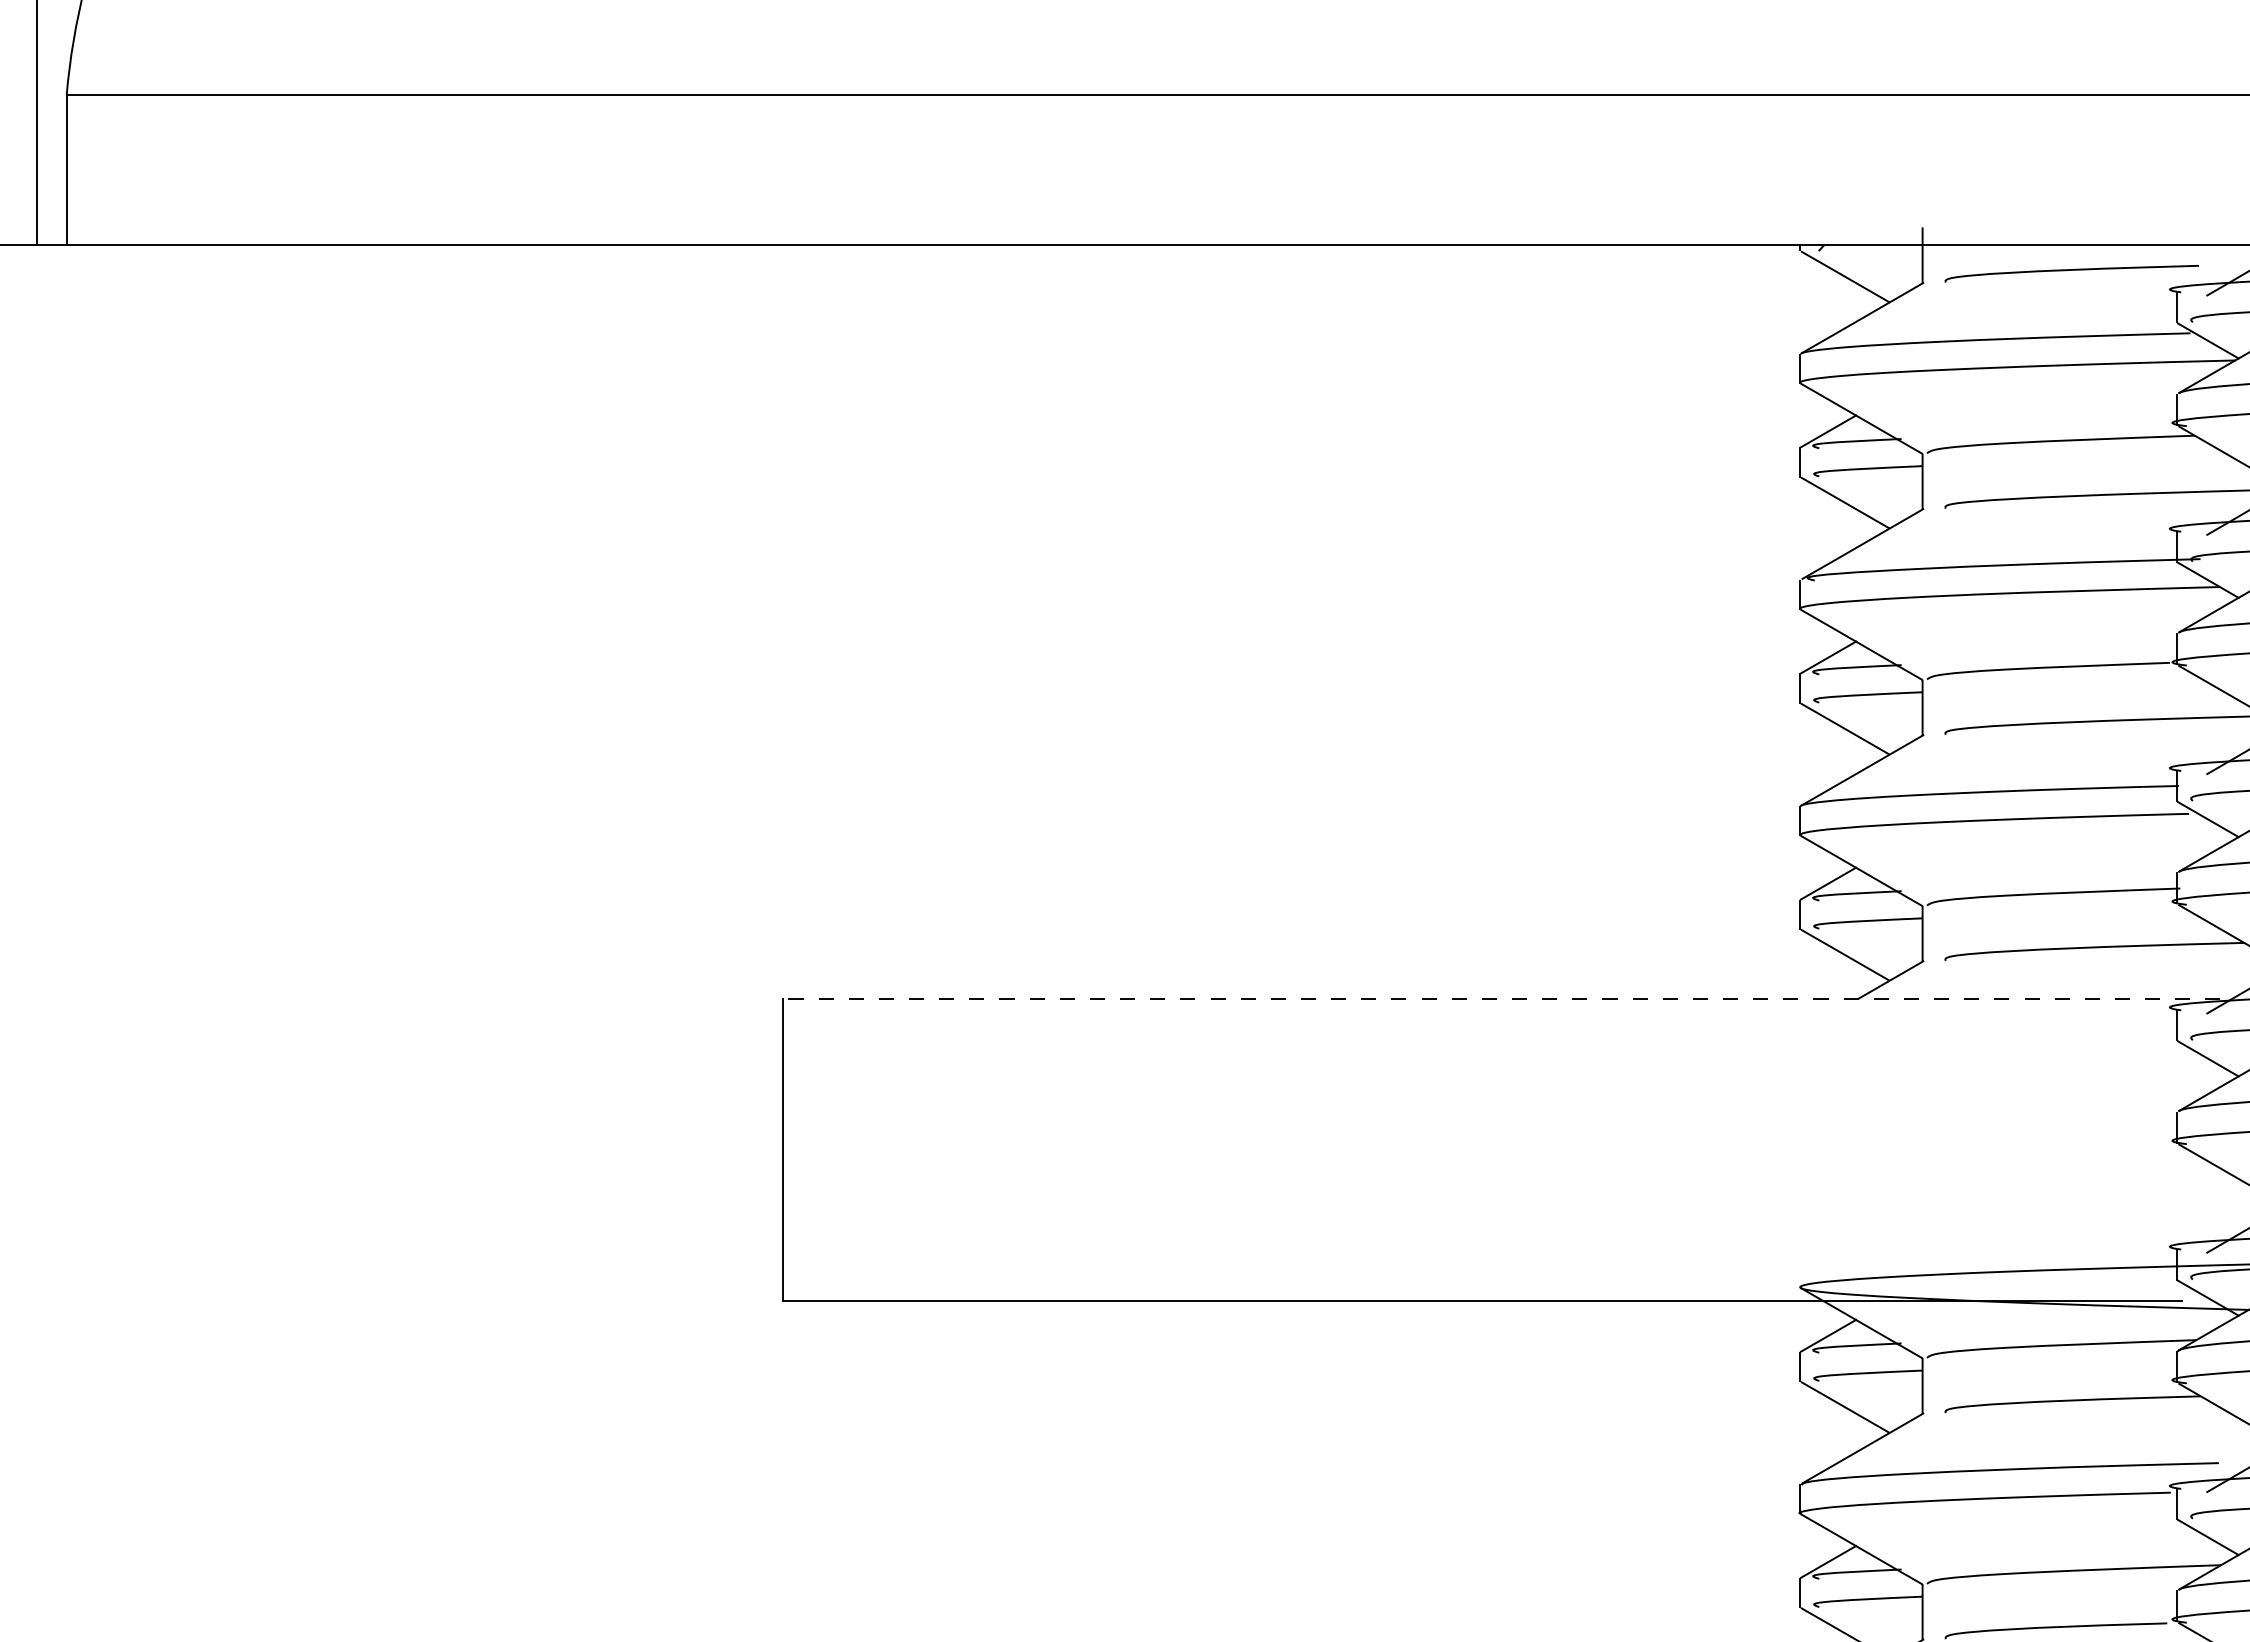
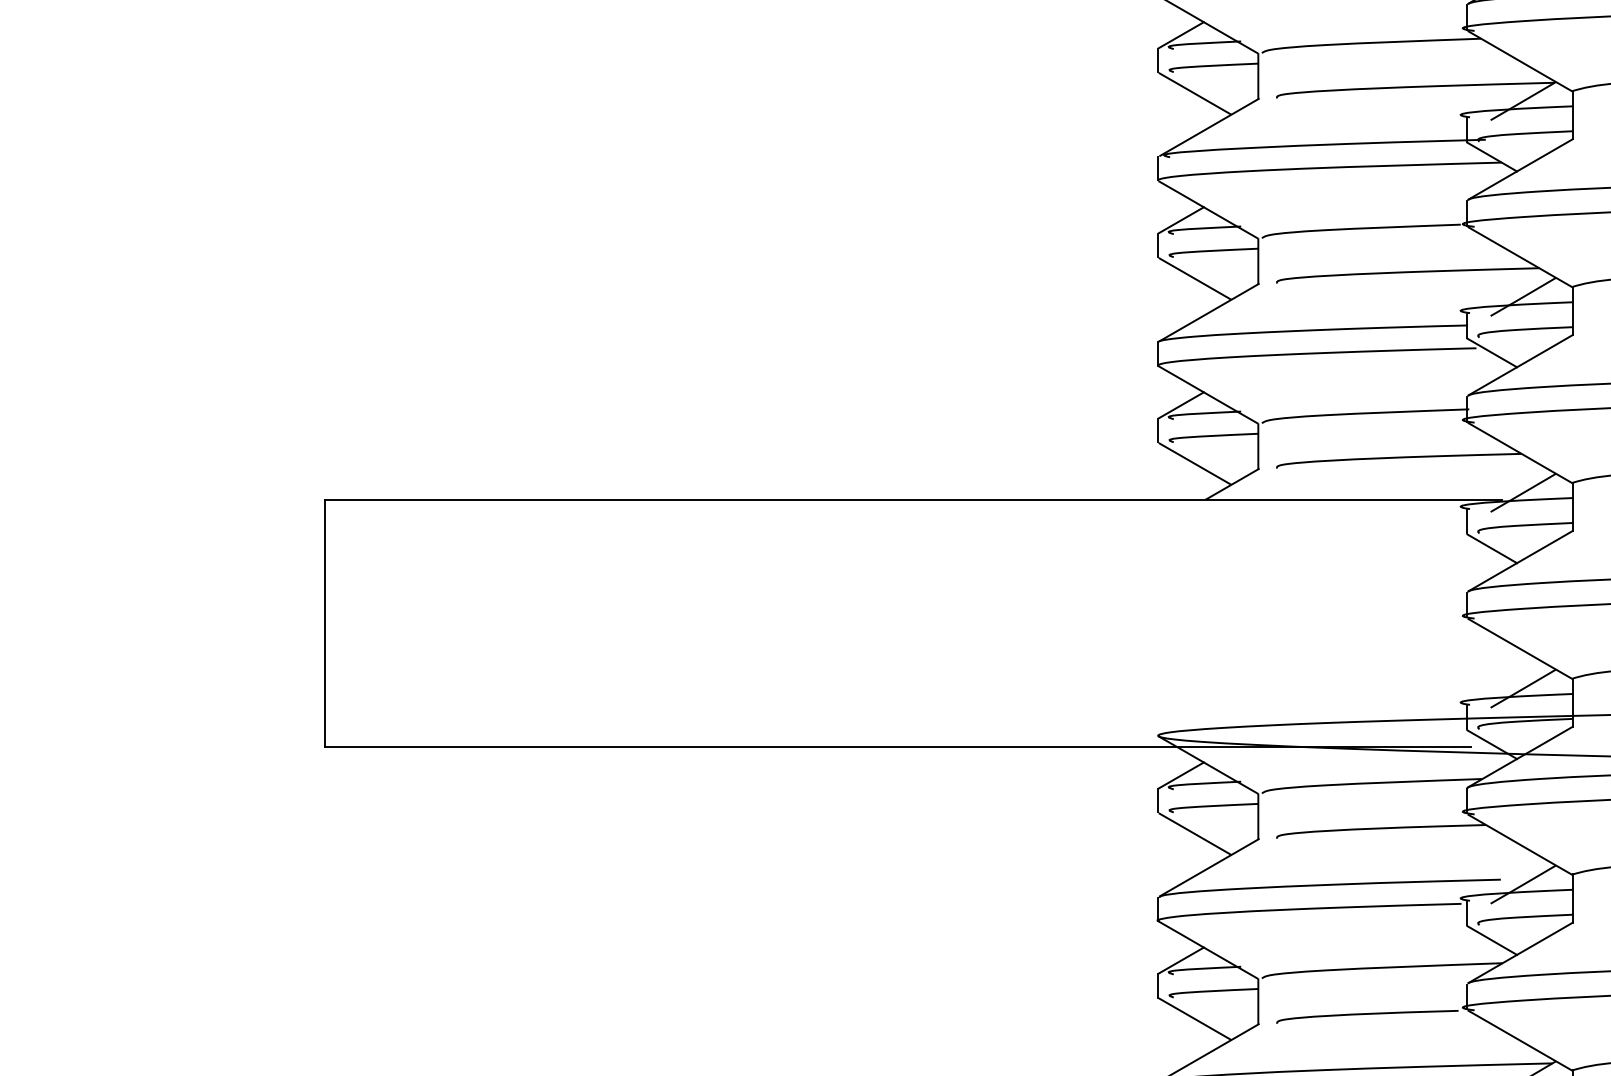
line: (1501, 999) -> (913, 500), dashed -> solid

